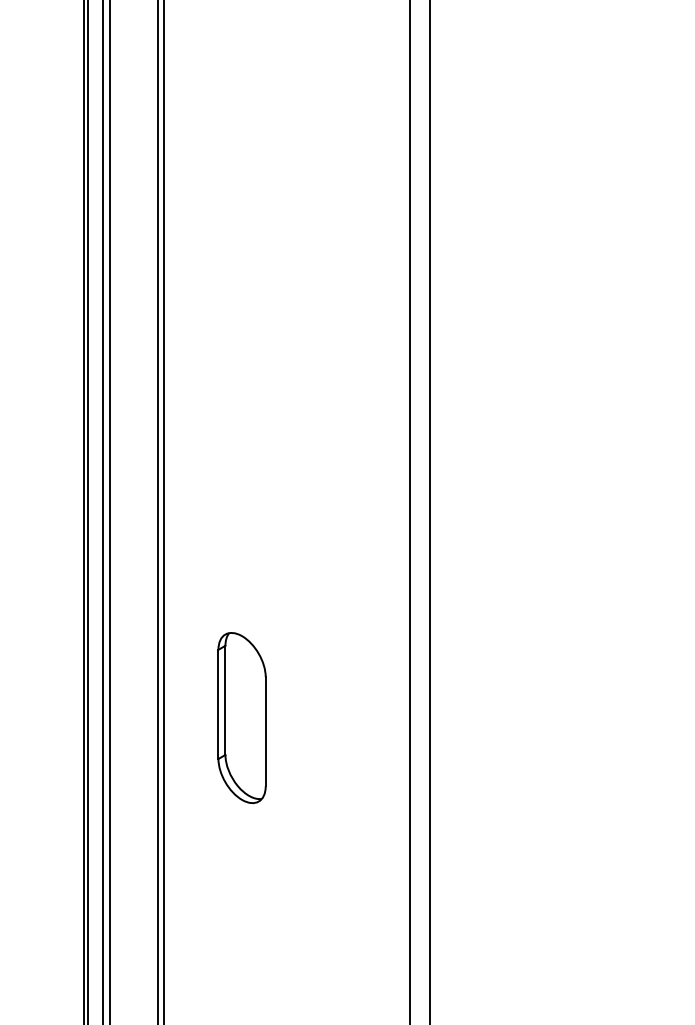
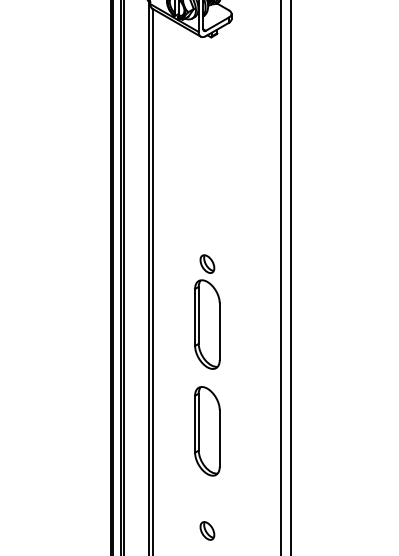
part: (269, 488) -> (207, 311), added
part: (242, 718) -> (207, 431), moved
part: (269, 908) -> (207, 530), added

